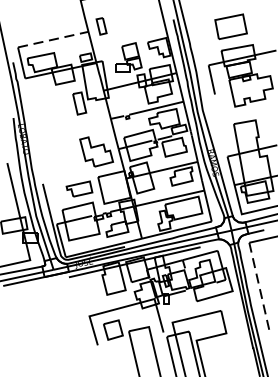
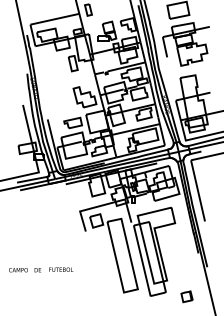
line: (54, 39) -> (55, 19), dashed -> solid
line: (260, 287) -> (198, 191), dashed -> solid

